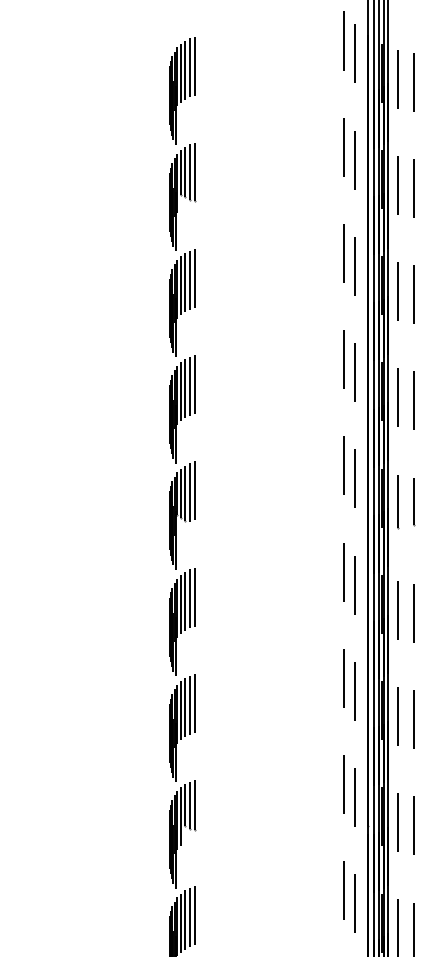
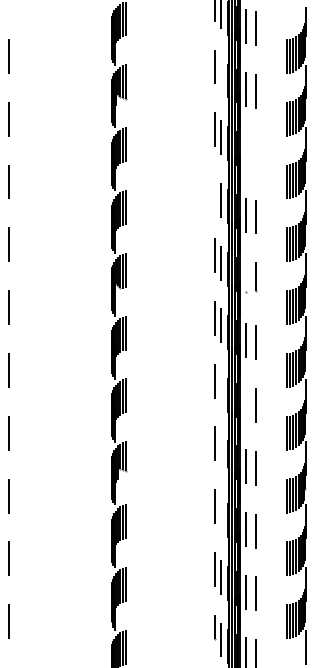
line: (354, 159) -> (220, 74), removed
line: (398, 290) -> (246, 151), removed
line: (413, 293) -> (255, 153), removed
line: (344, 359) -> (214, 192), removed
line: (398, 501) -> (246, 276), removed
line: (354, 690) -> (220, 388), removed
line: (398, 716) -> (246, 403), removed
line: (354, 797) -> (220, 451), removed
line: (354, 902) -> (220, 513), removed

